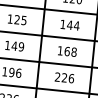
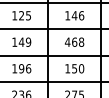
text: (76, 25) -> (81, 15), 144 -> 146
text: (60, 50) -> (67, 41), 168 -> 468
text: (64, 77) -> (74, 68), 226 -> 150

